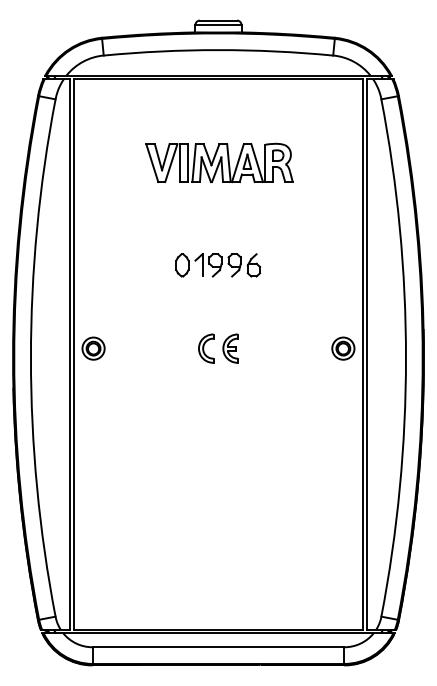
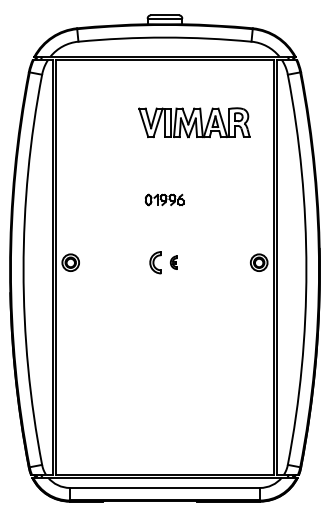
part: (219, 162) -> (194, 122), moved
part: (218, 265) -> (165, 200), size x0.6
part: (230, 348) -> (174, 262), size x0.6

